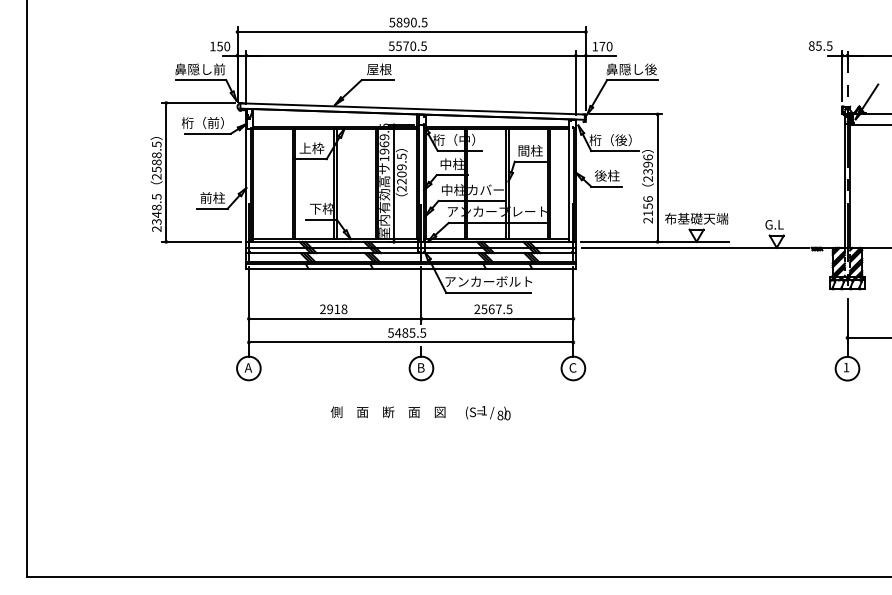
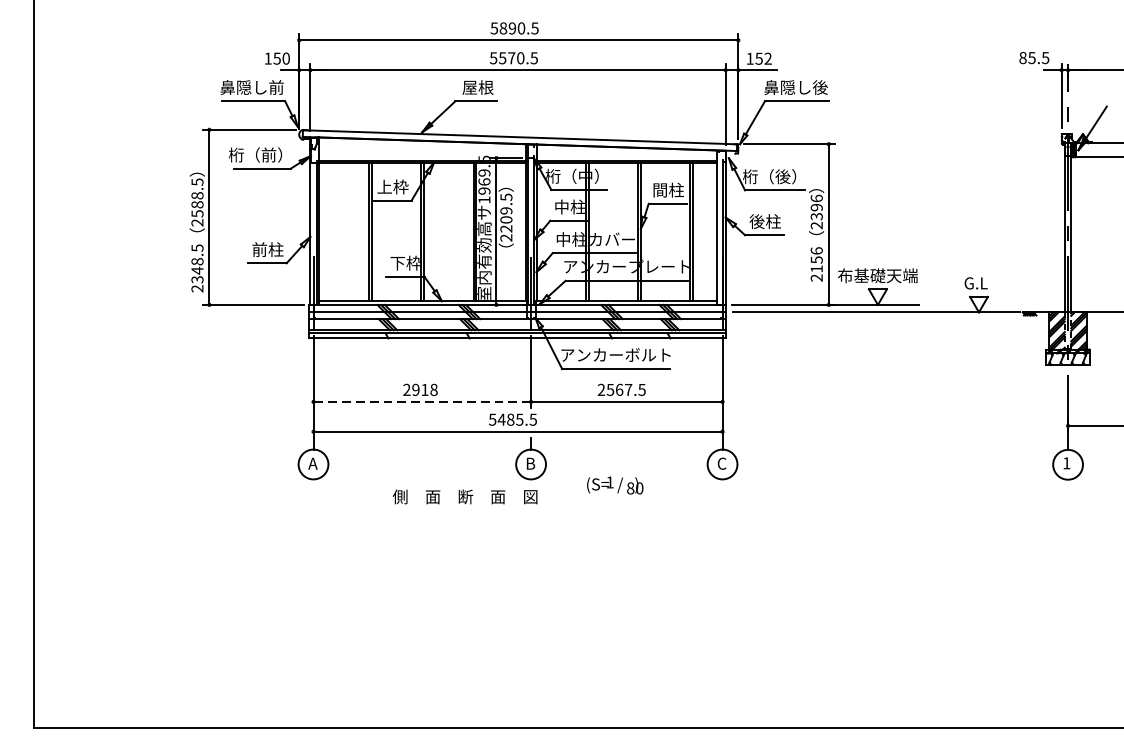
text: (605, 46) -> (763, 58), 170 -> 152
line: (334, 318) -> (421, 401), solid -> dashed
text: (387, 411) -> (464, 496), moved
text: (488, 413) -> (615, 485), moved

